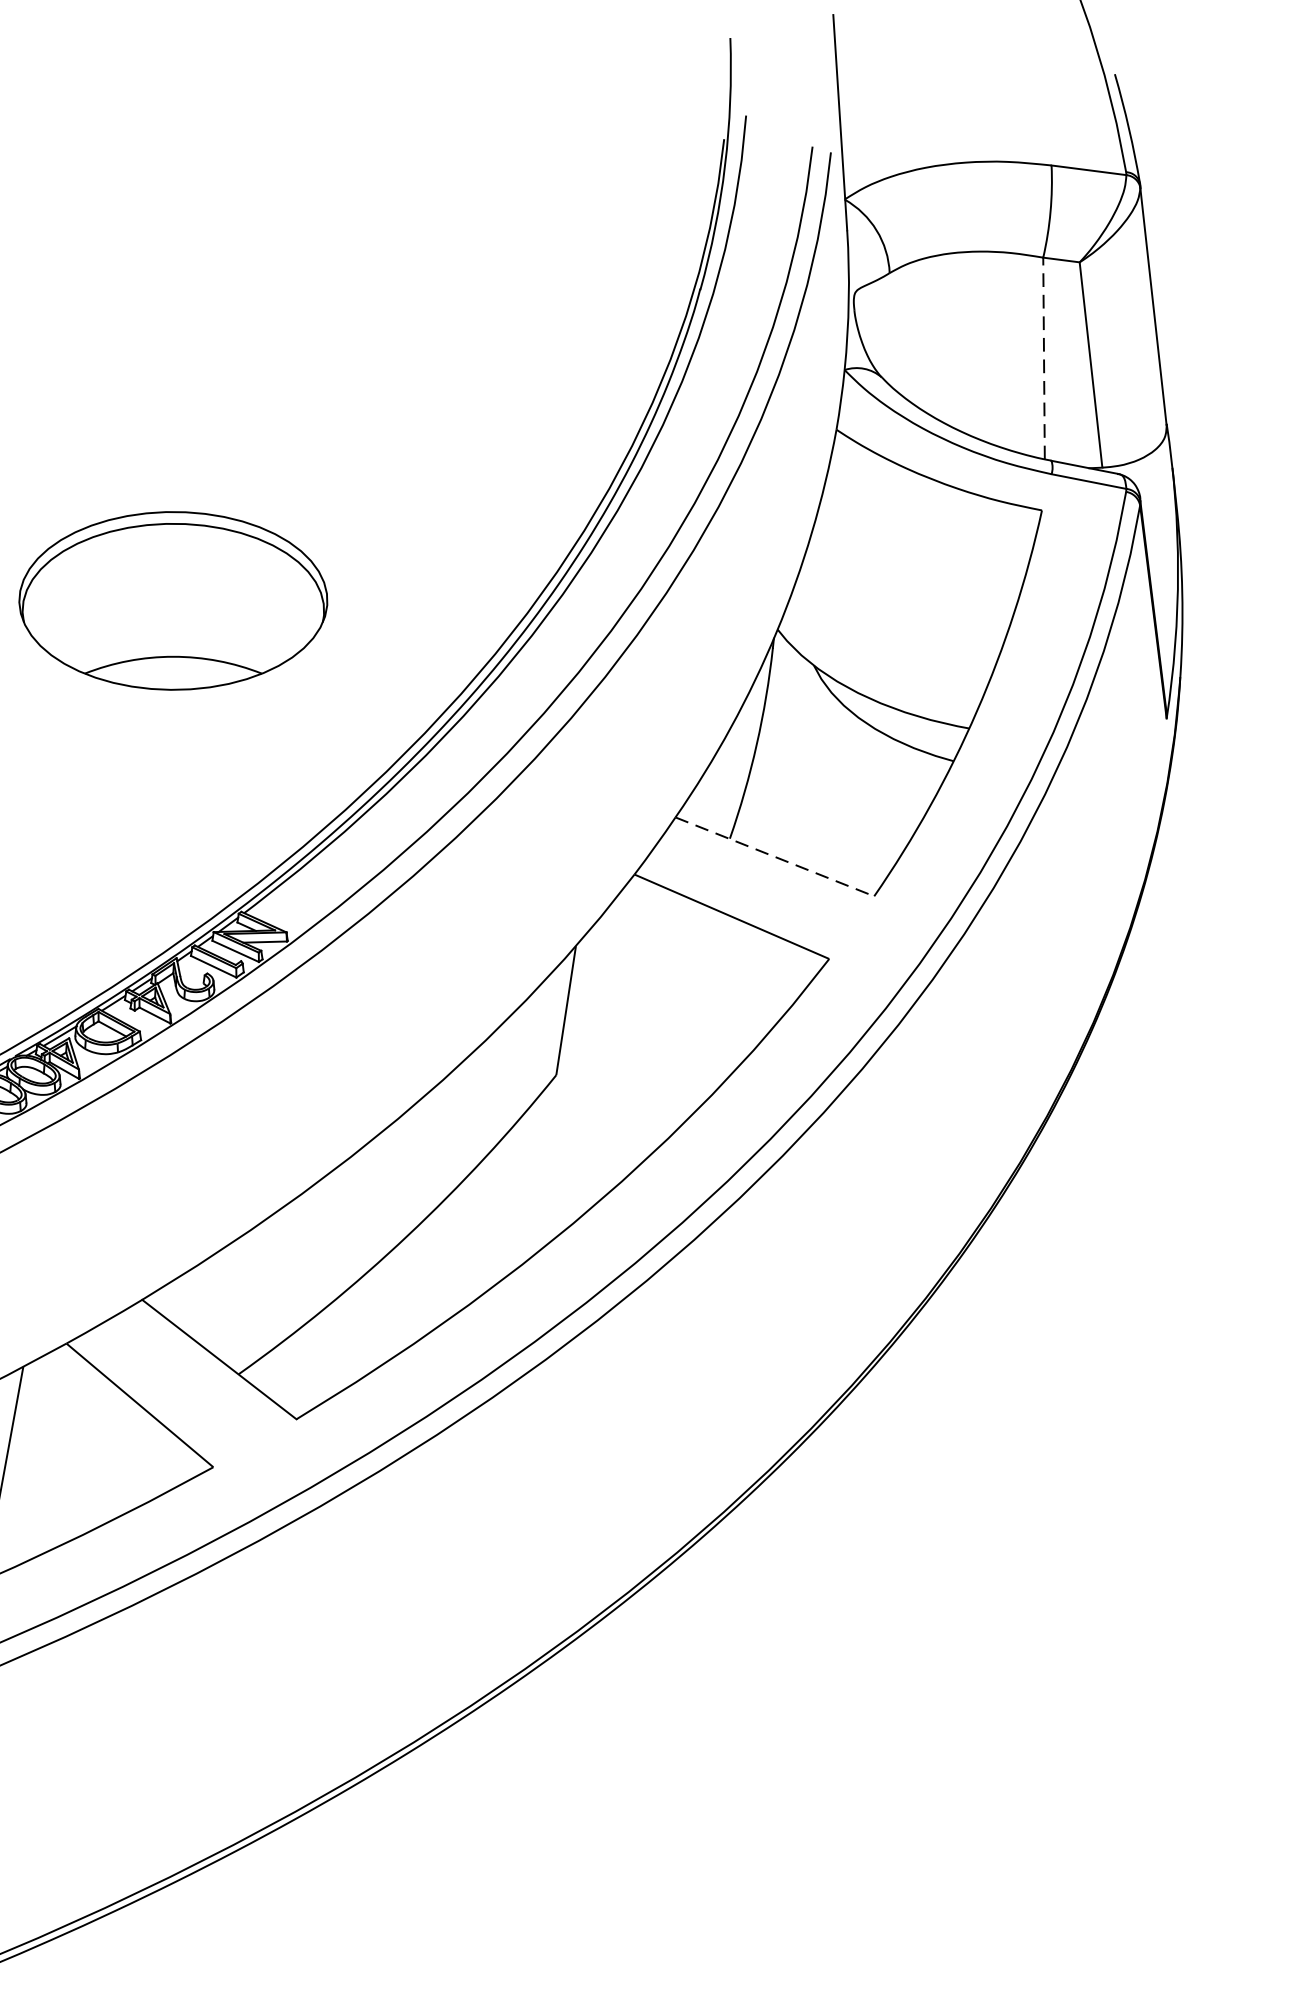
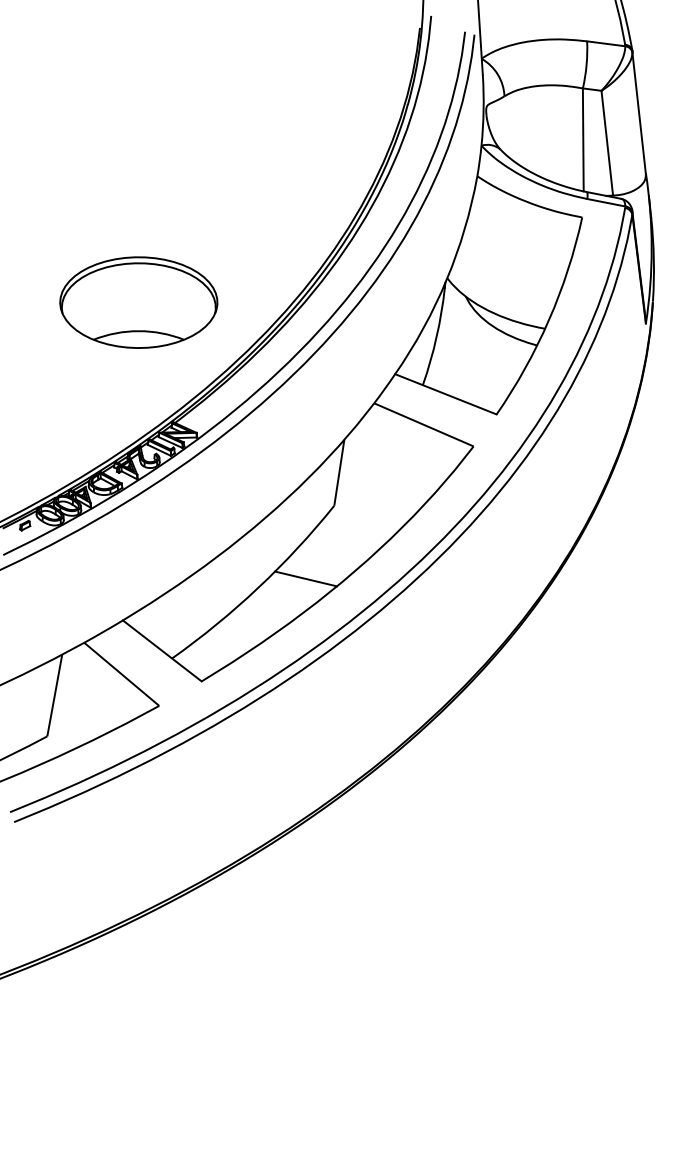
line: (1044, 357) -> (583, 139), dashed -> solid
part: (172, 600) -> (138, 302), moved
line: (774, 857) -> (445, 394), dashed -> solid
line: (501, 1217) -> (306, 578), added

